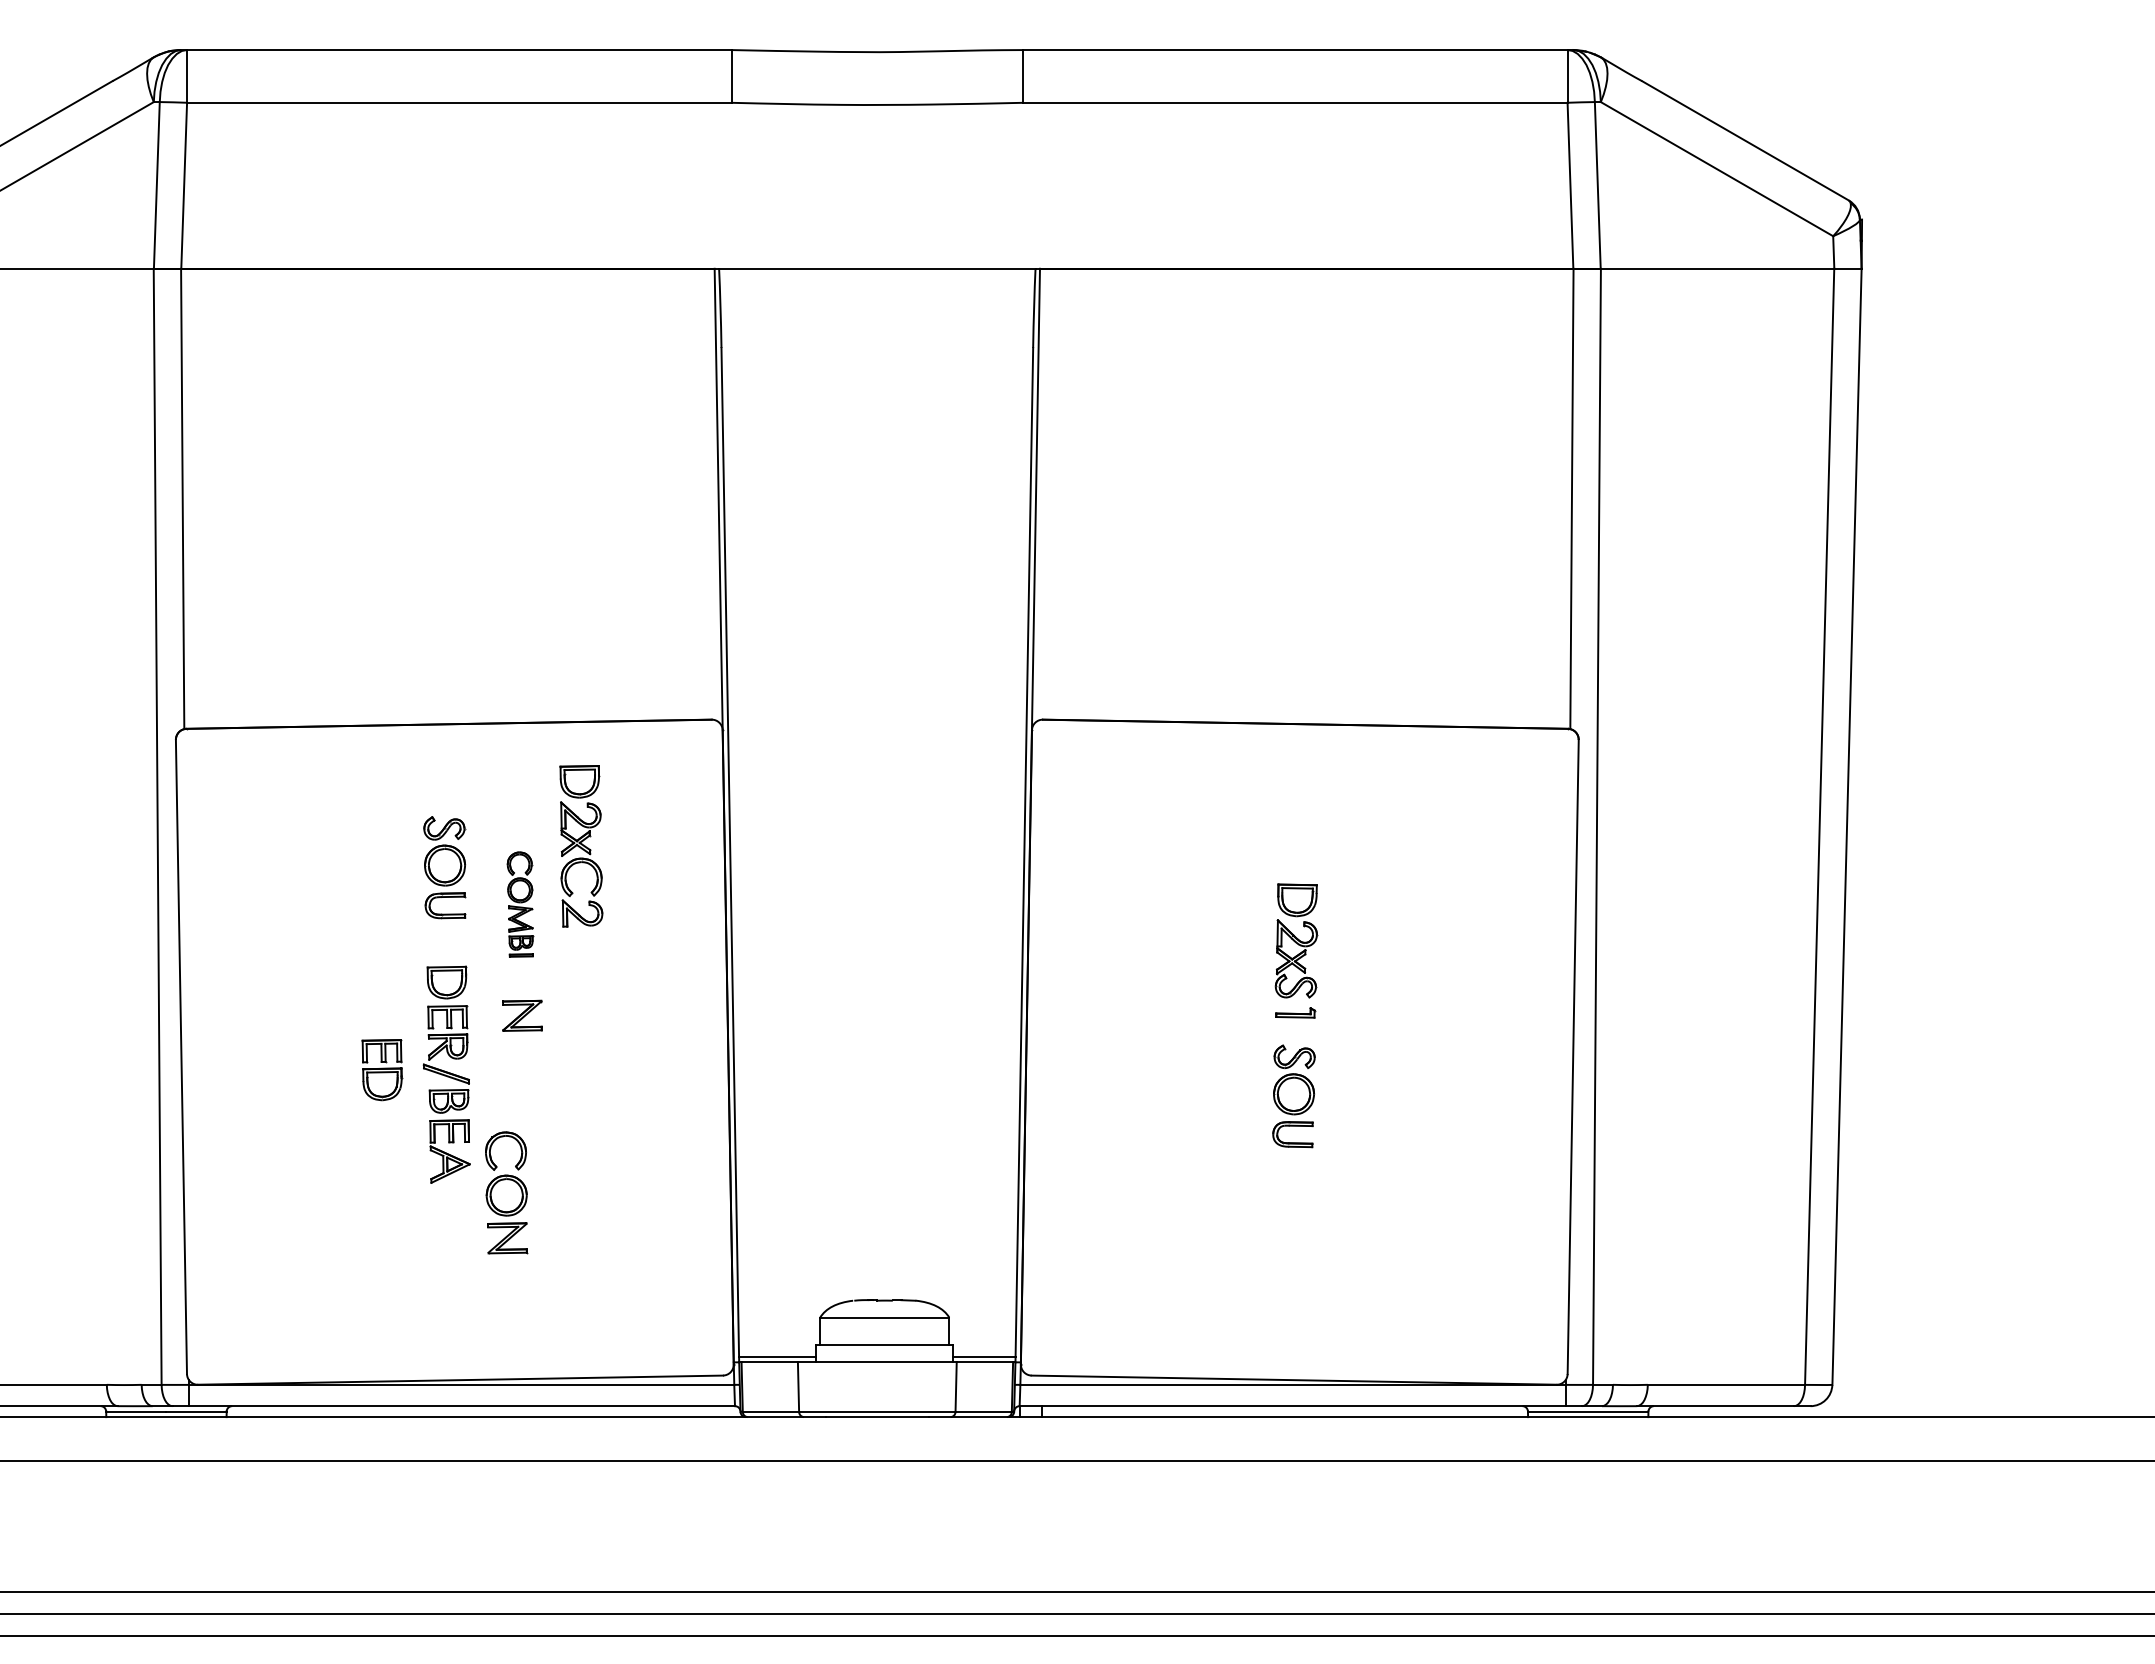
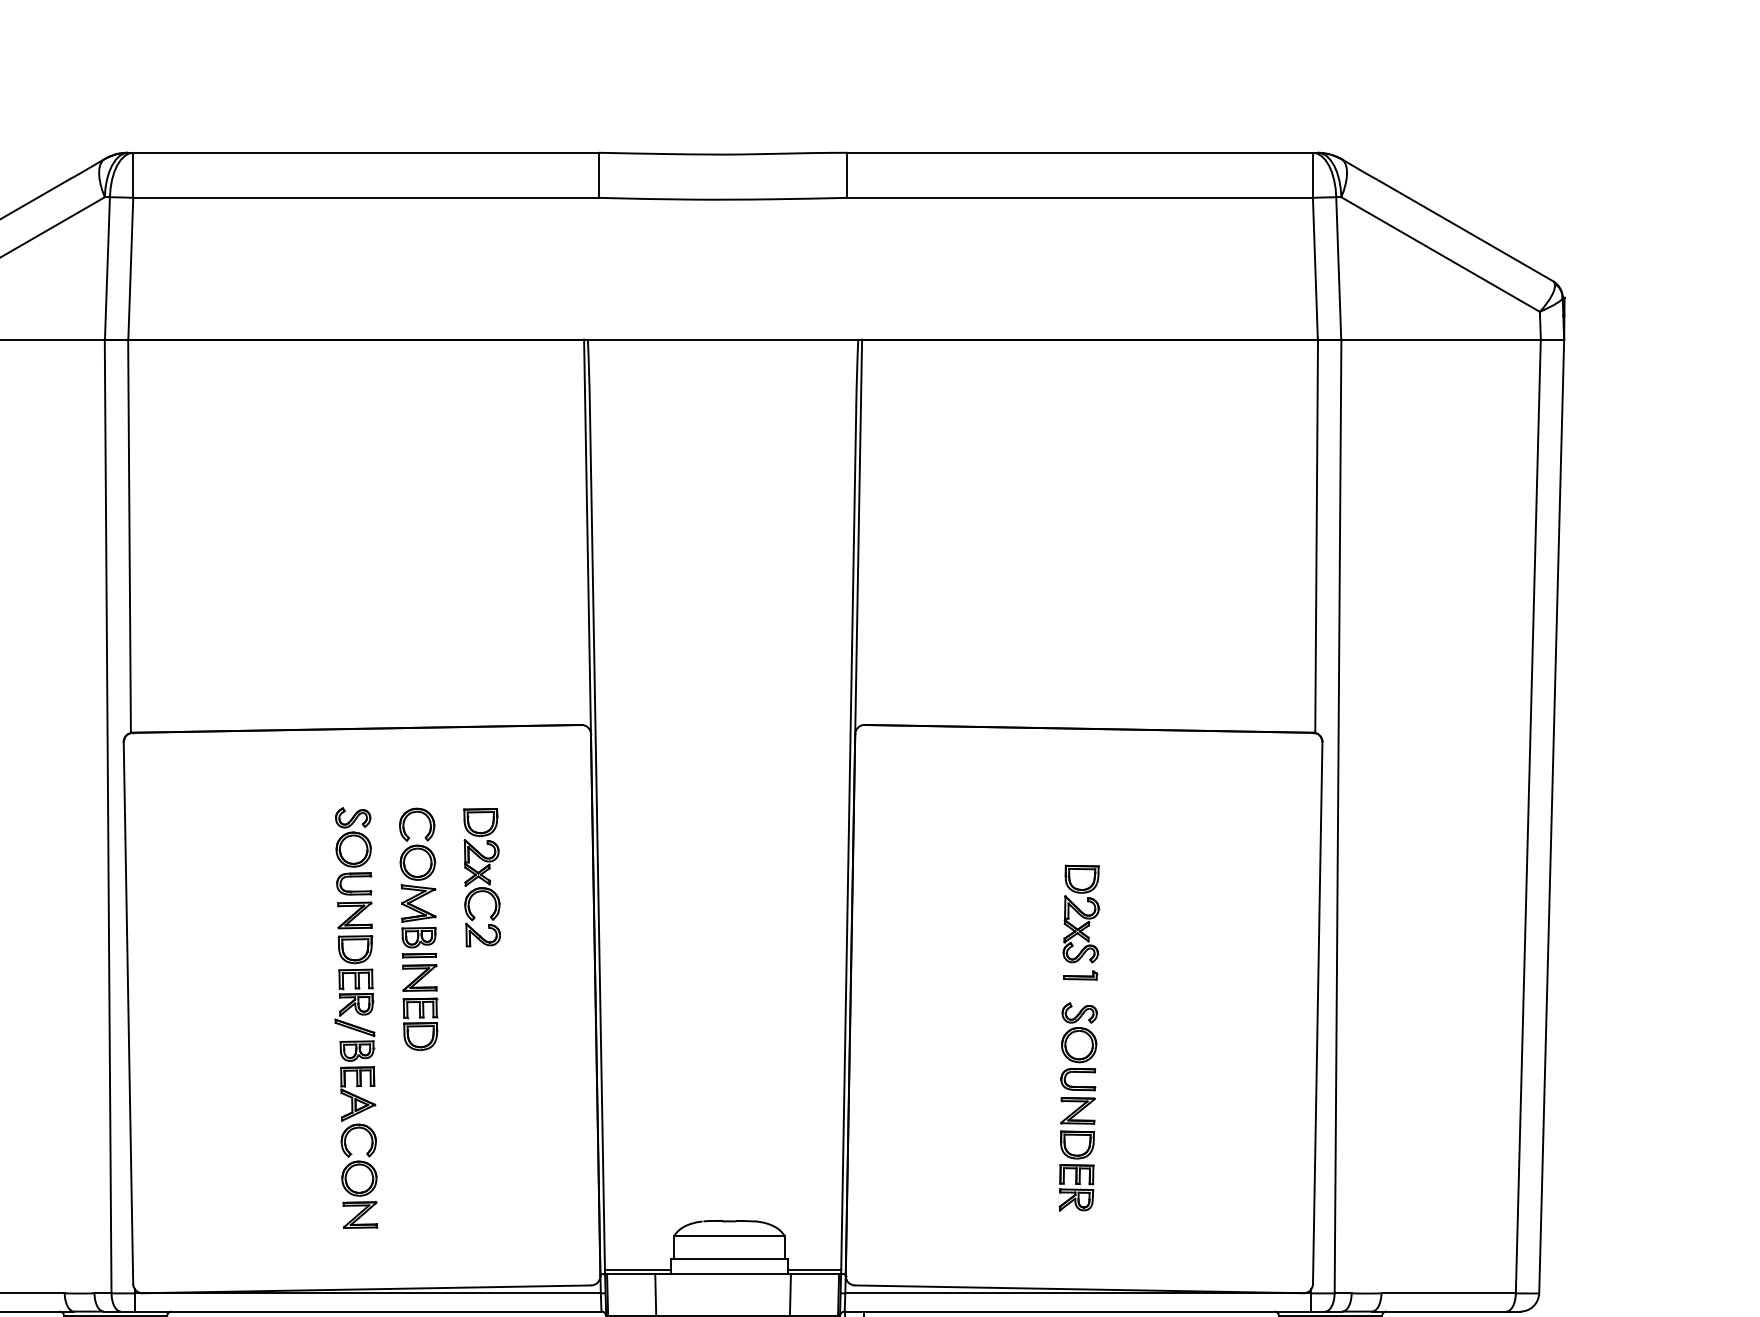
part: (581, 846) -> (482, 877), moved
part: (520, 904) -> (418, 882), size x1.67
part: (446, 942) -> (354, 915), added
part: (382, 1070) -> (420, 1024), moved
part: (506, 1192) -> (359, 1175), moved
part: (1291, 1222) -> (1077, 1154), added

